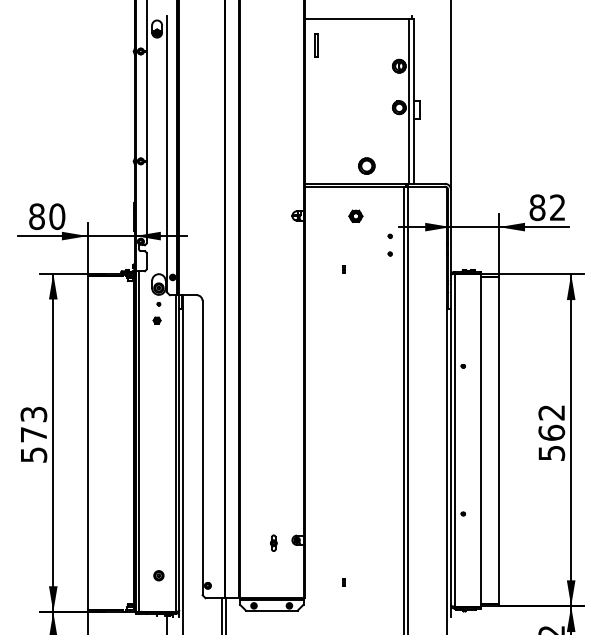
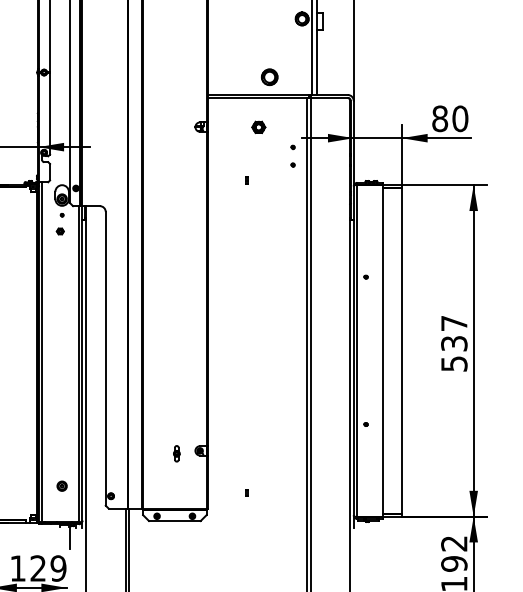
text: (557, 207) -> (460, 118), 82 -> 80
text: (551, 422) -> (454, 333), 562 -> 537

